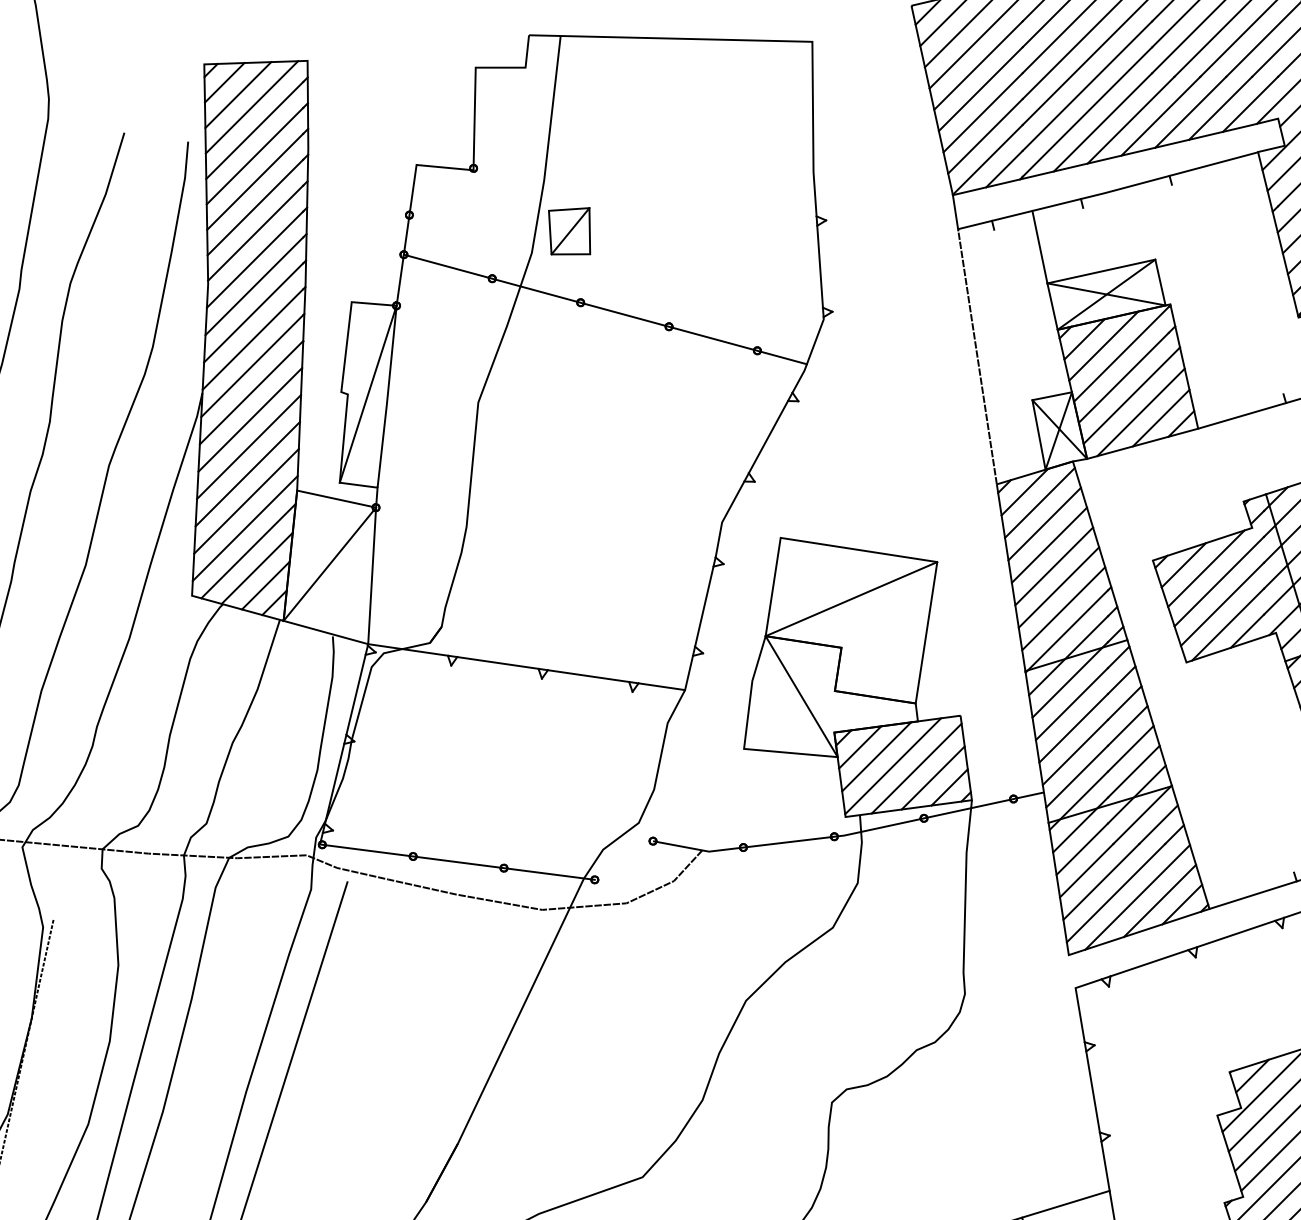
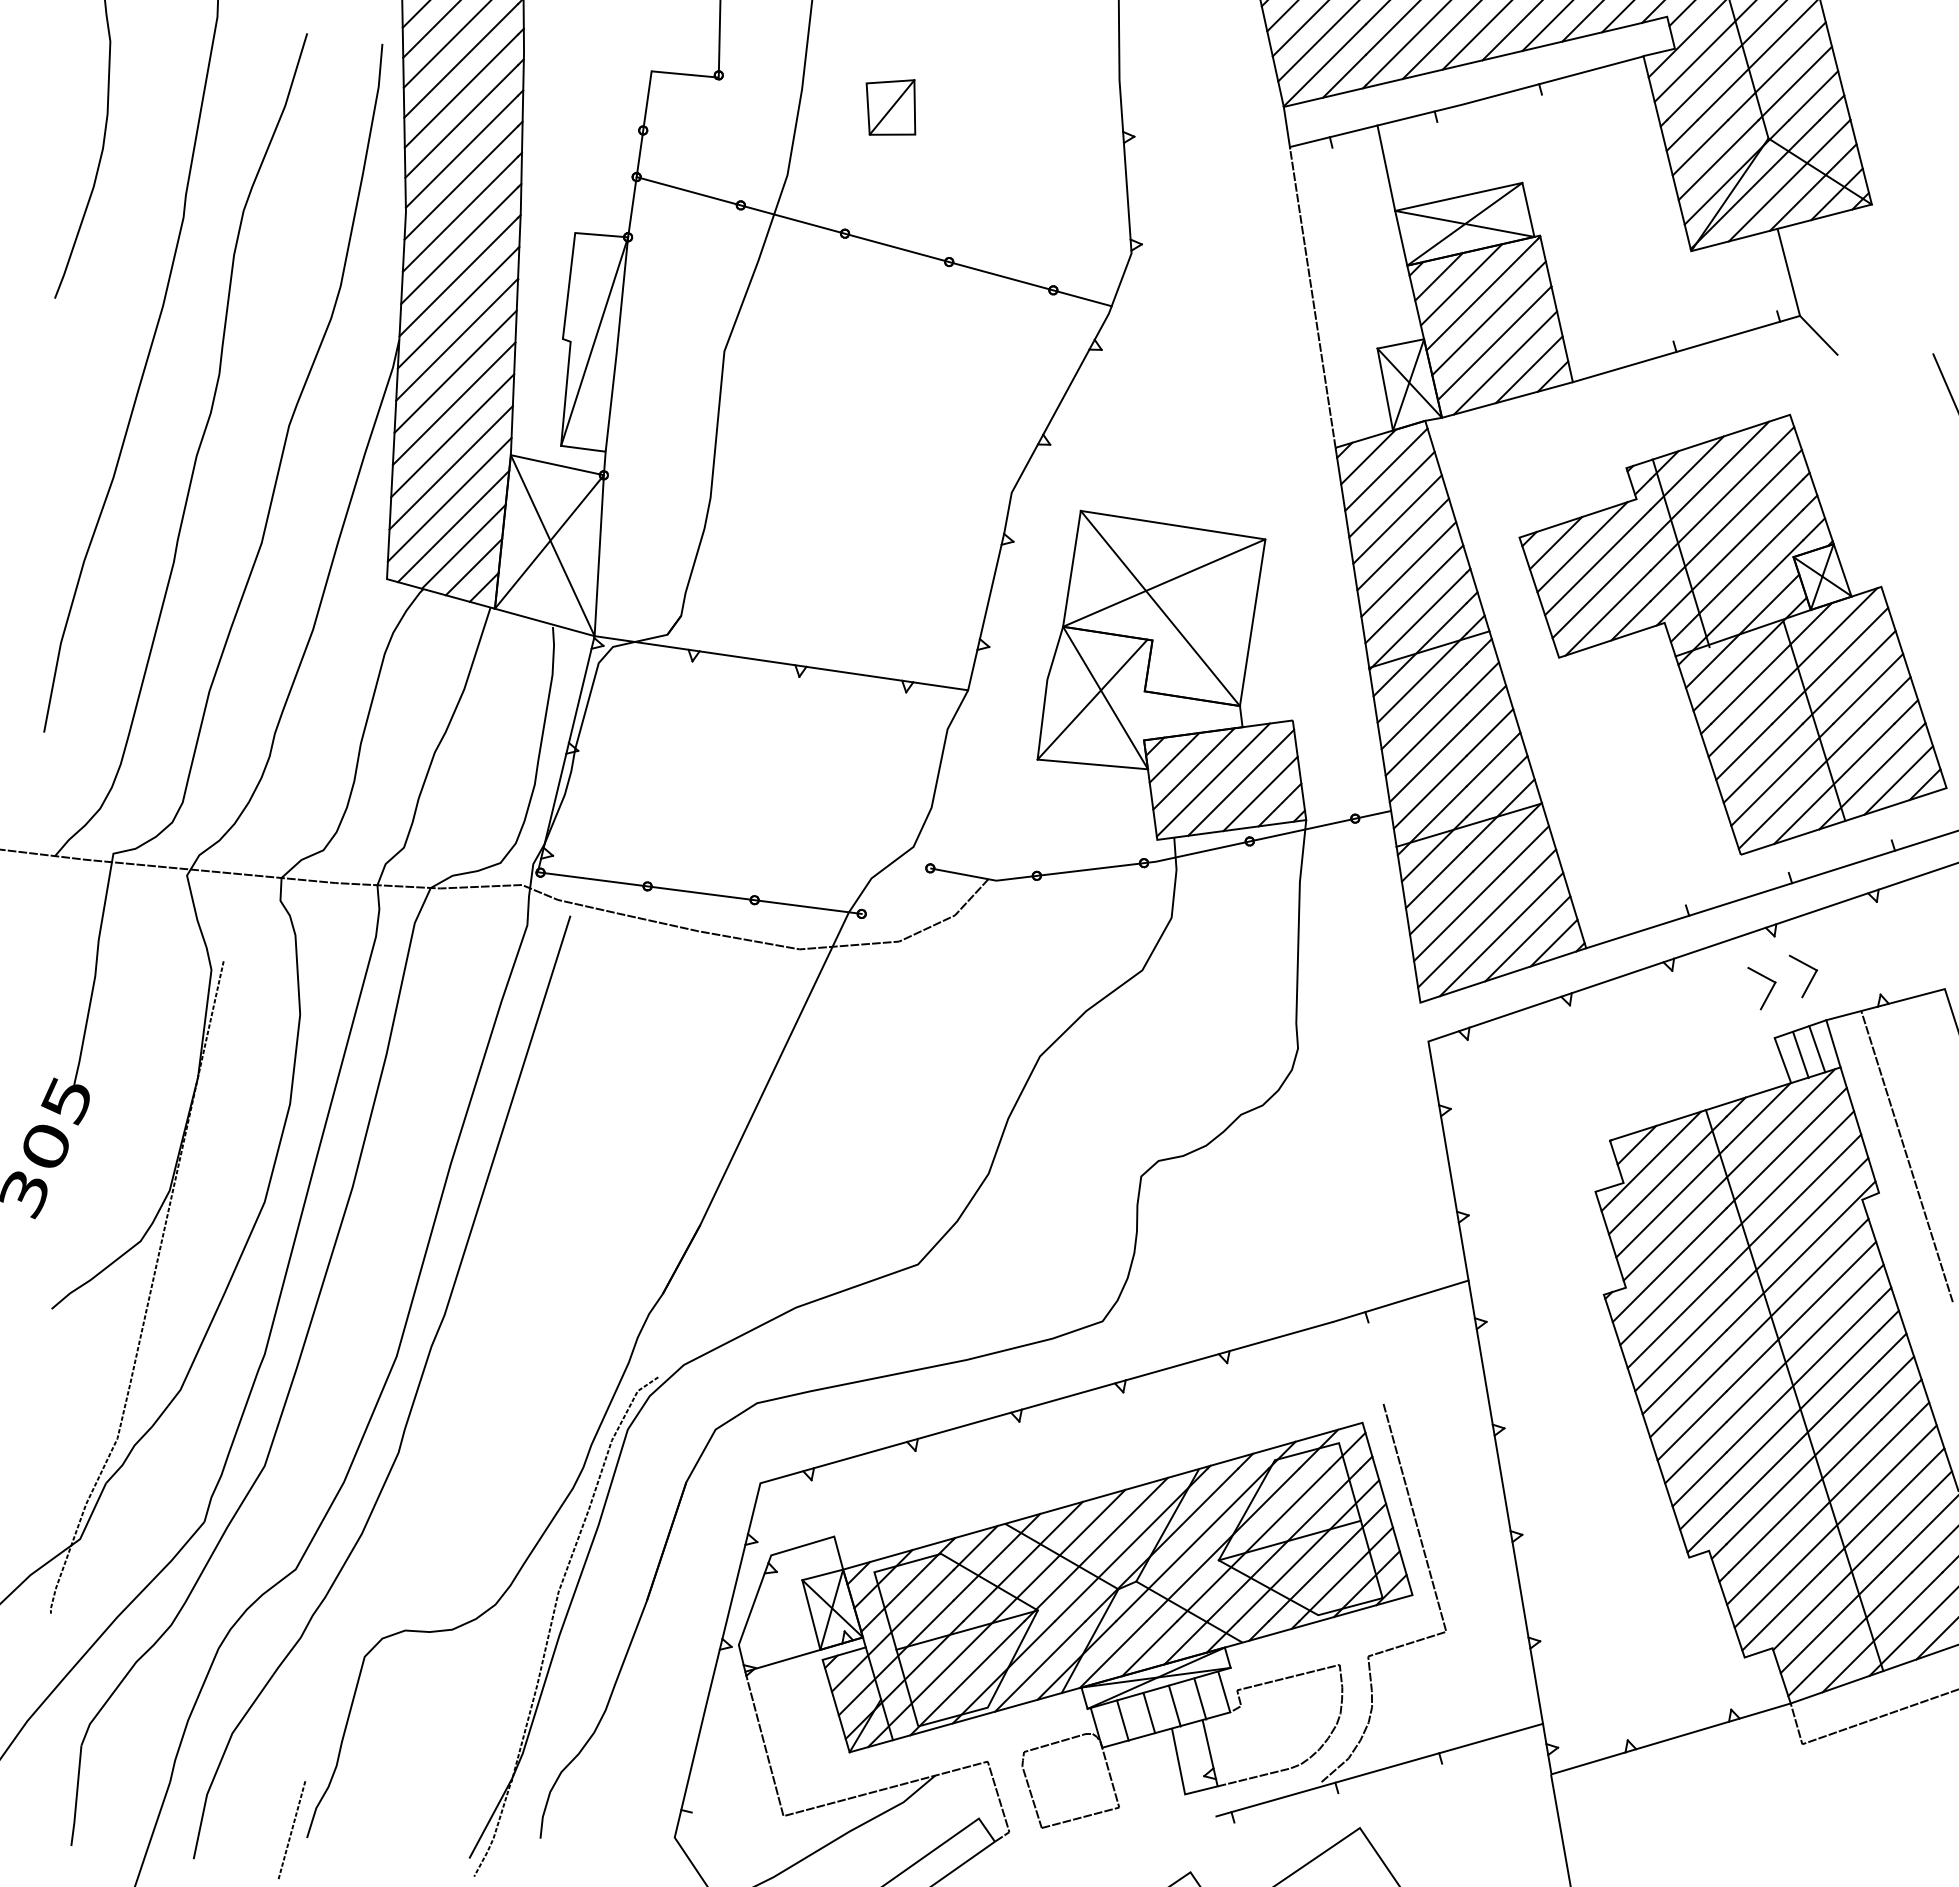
part: (569, 231) -> (890, 107), moved
line: (332, 567) -> (552, 545), added
line: (847, 620) -> (1159, 608), added
line: (790, 697) -> (1092, 699), added

